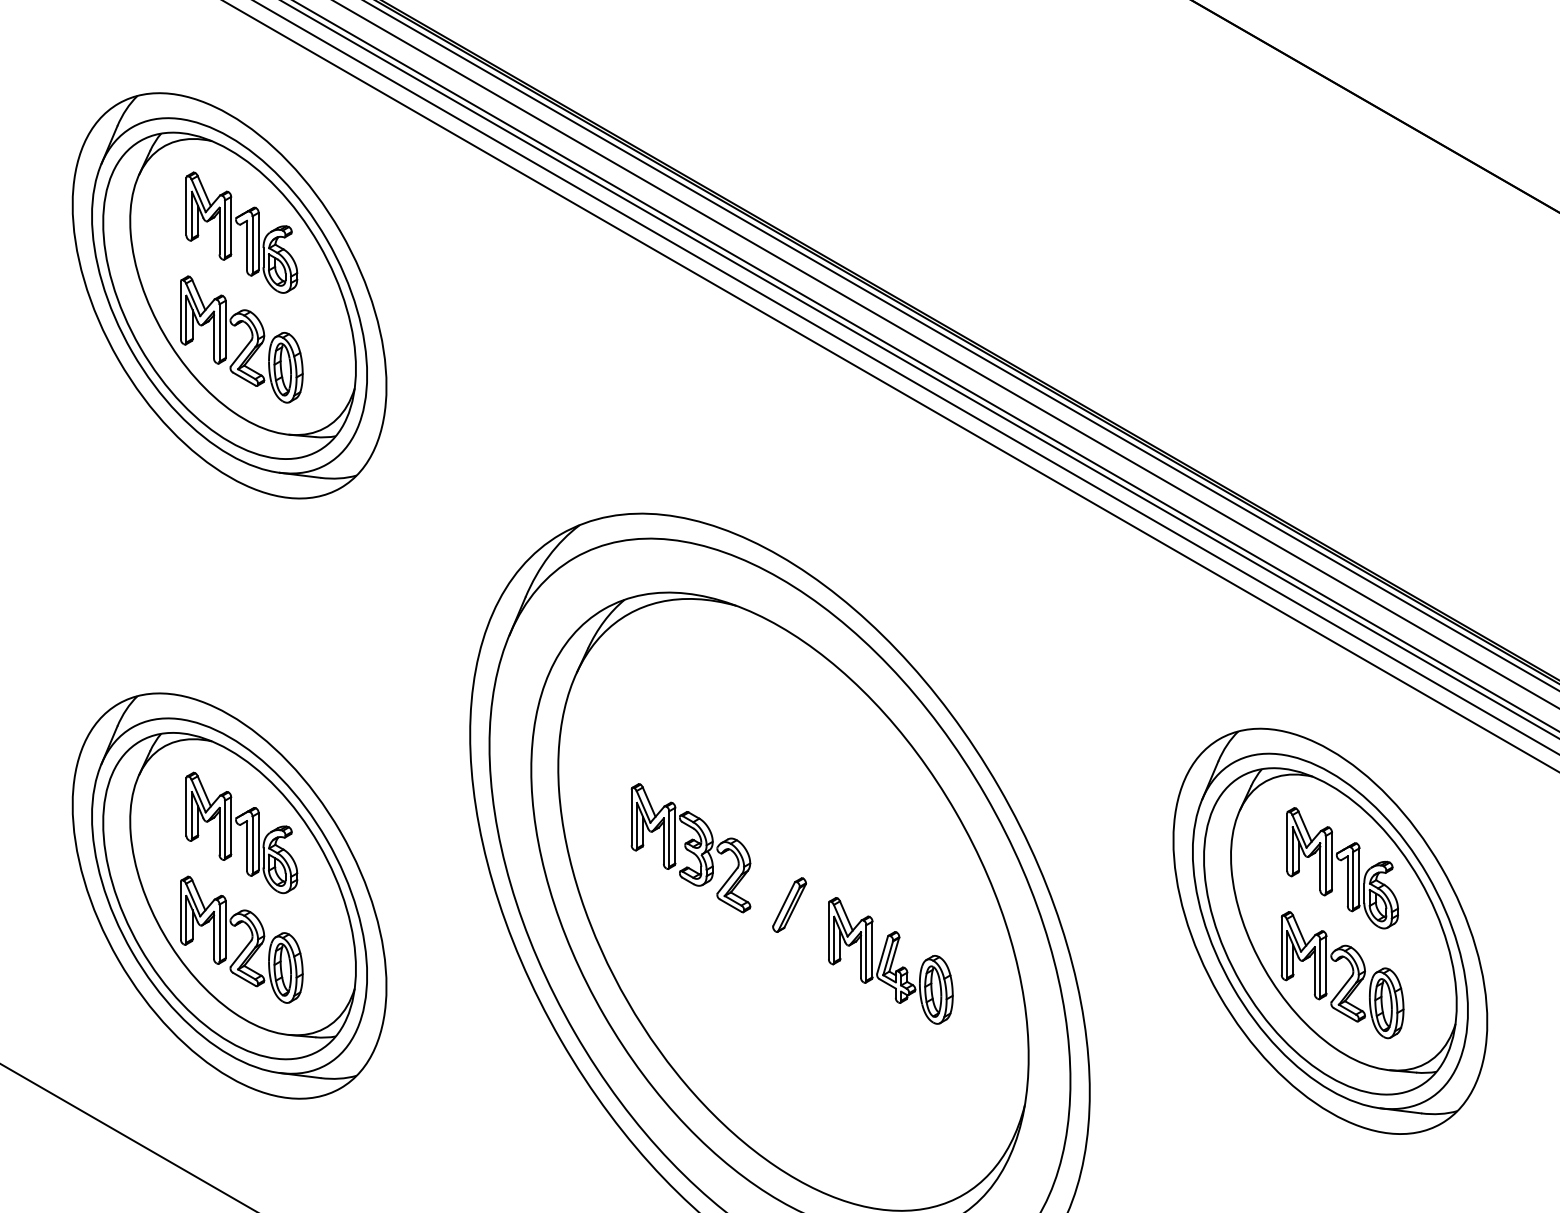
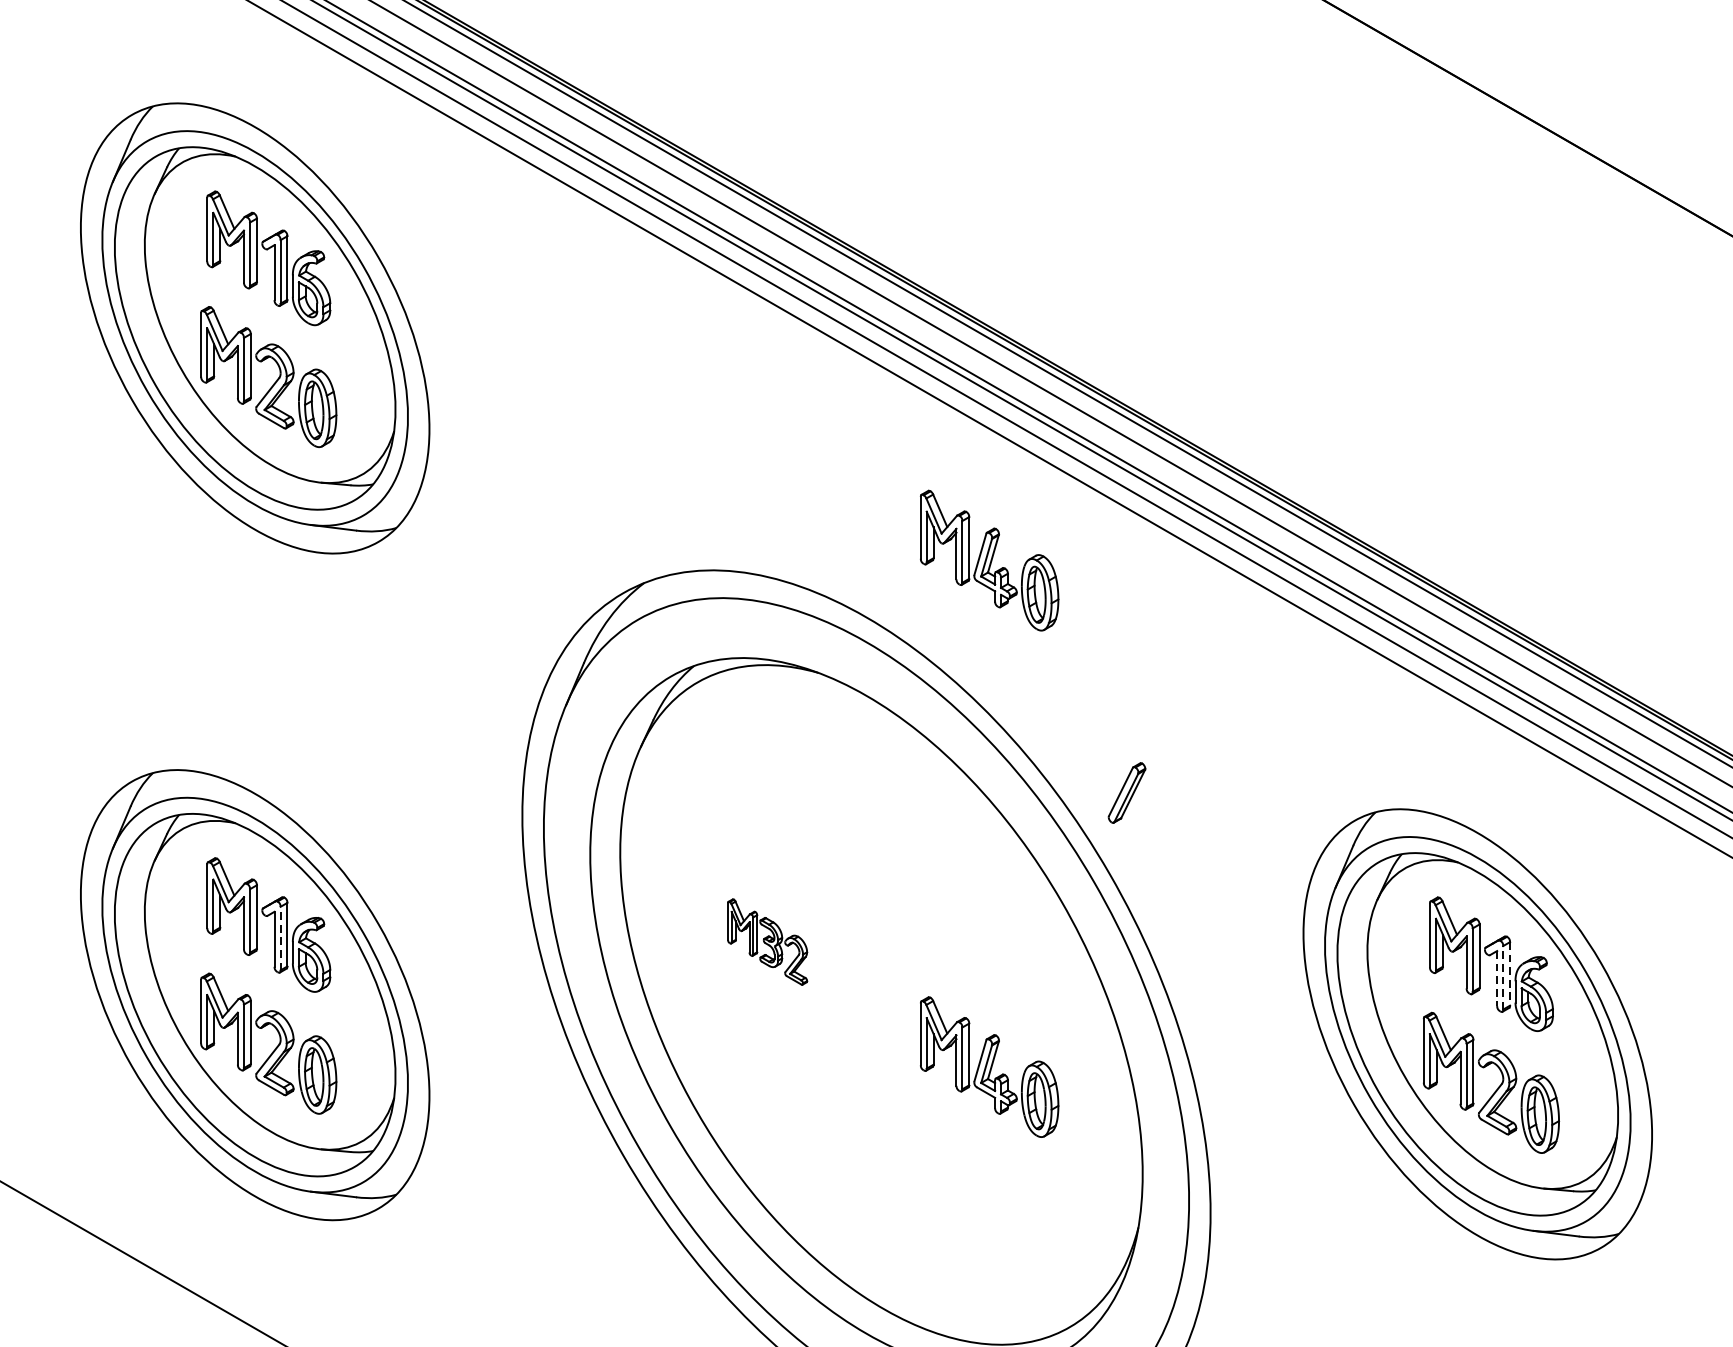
part: (890, 504) -> (989, 560), added
line: (252, 845) -> (280, 938), solid -> dashed
part: (690, 848) -> (767, 942), size x0.6
line: (1359, 876) -> (1510, 973), solid -> dashed
line: (1353, 880) -> (1503, 977), solid -> dashed
line: (1347, 881) -> (1496, 978), solid -> dashed
part: (789, 904) -> (1126, 792), moved

